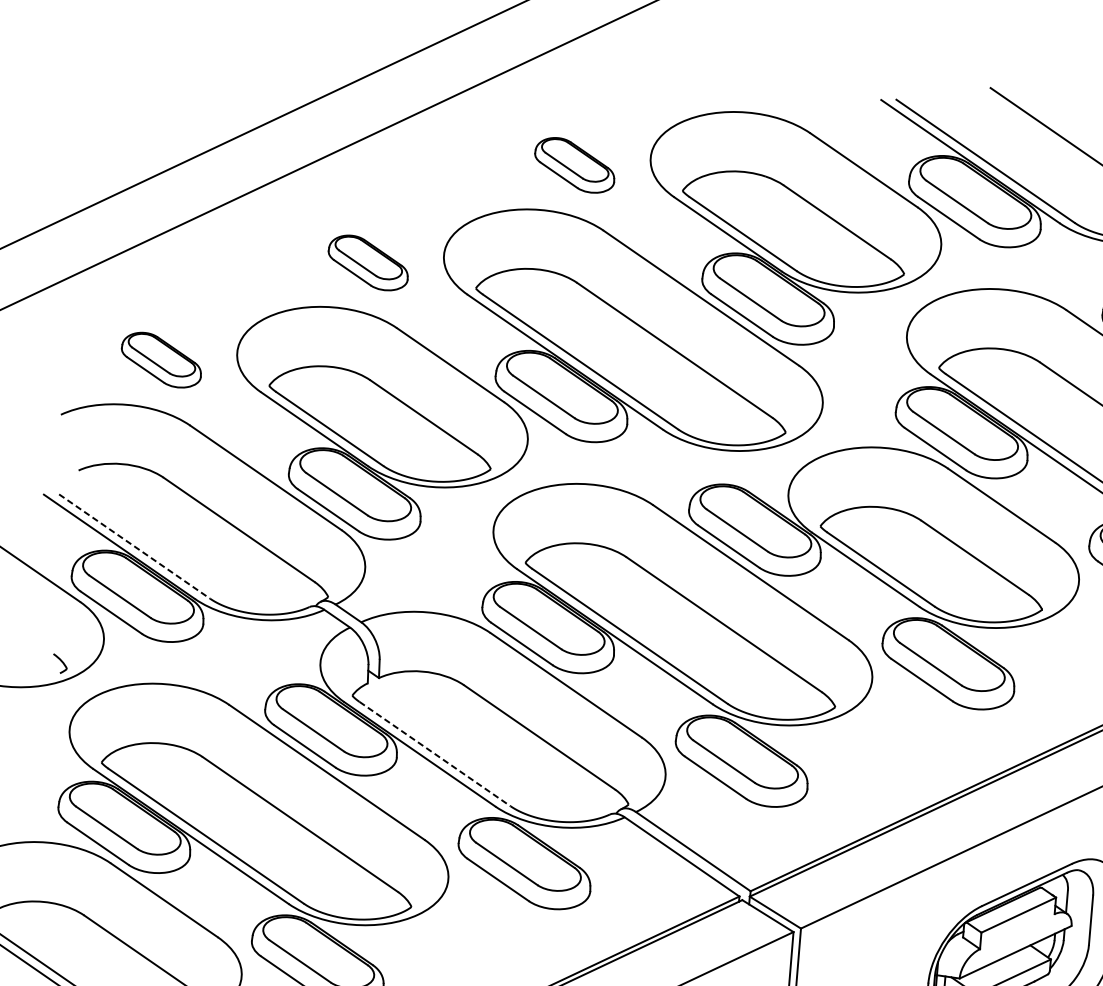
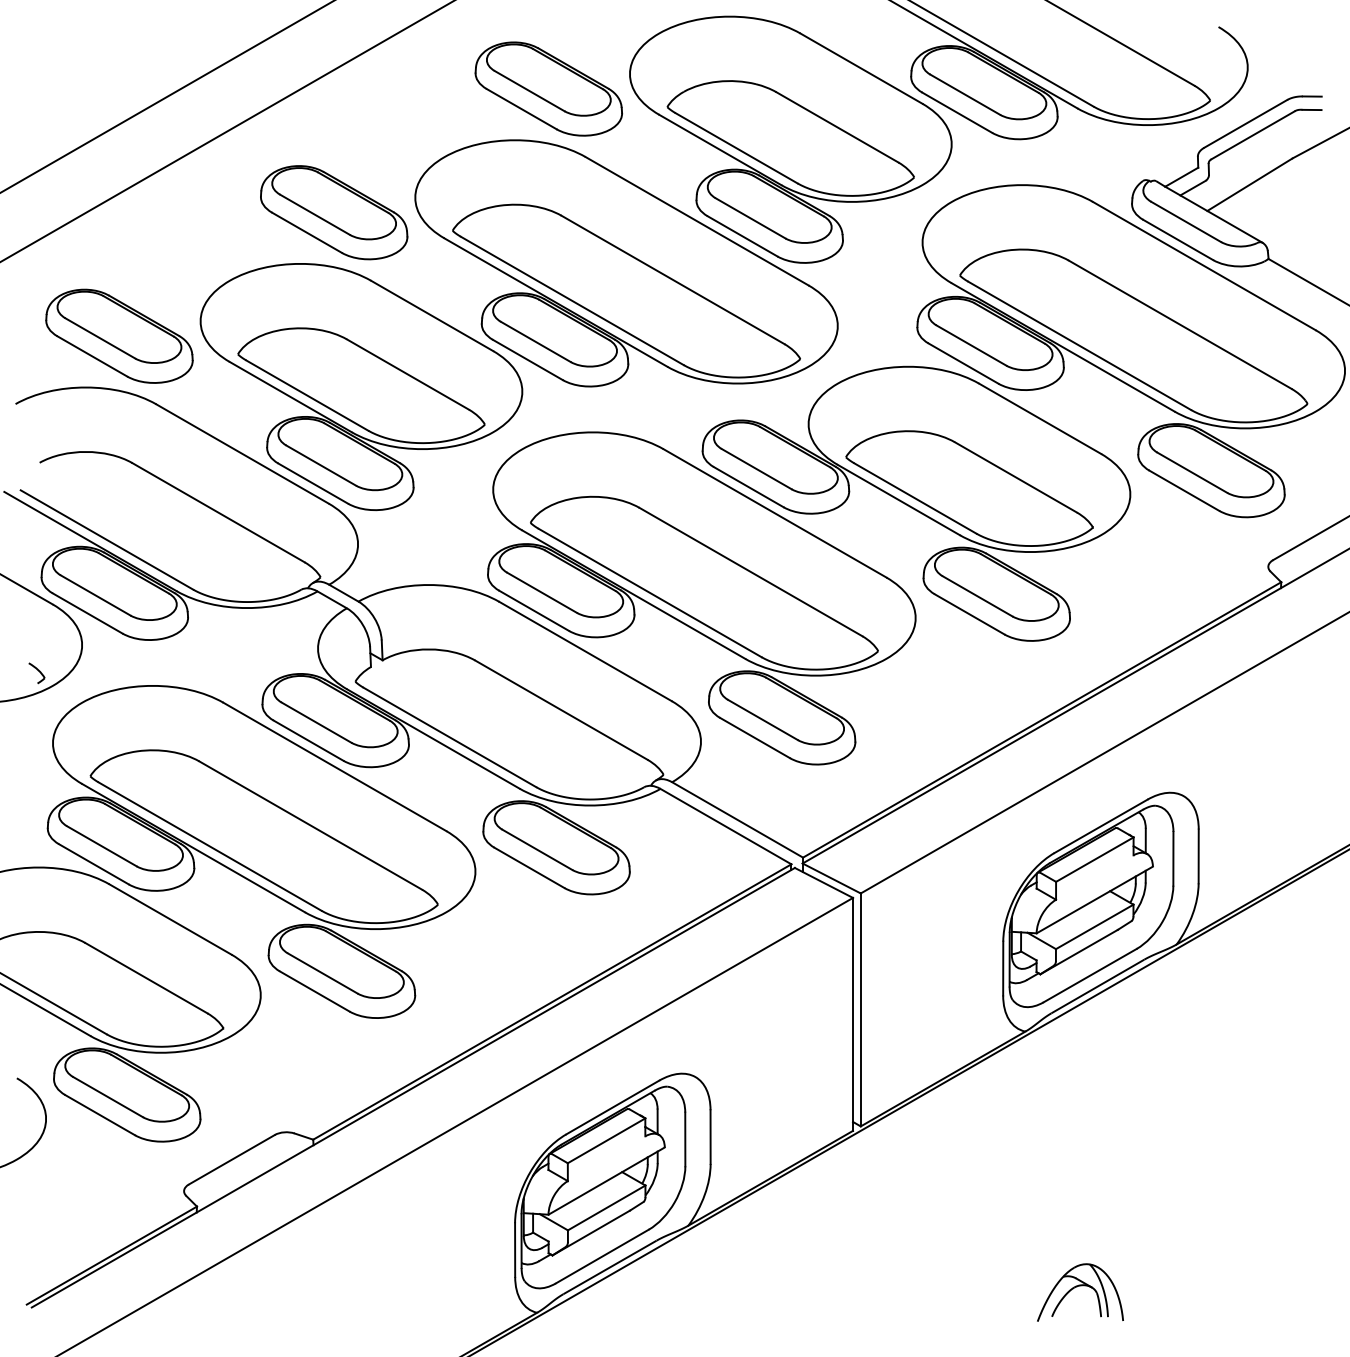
part: (574, 164) -> (548, 88), size x1.67
part: (368, 262) -> (334, 212), size x1.67
part: (161, 359) -> (119, 335), size x1.67
line: (135, 547) -> (107, 540), dashed -> solid
line: (435, 754) -> (450, 737), dashed -> solid

